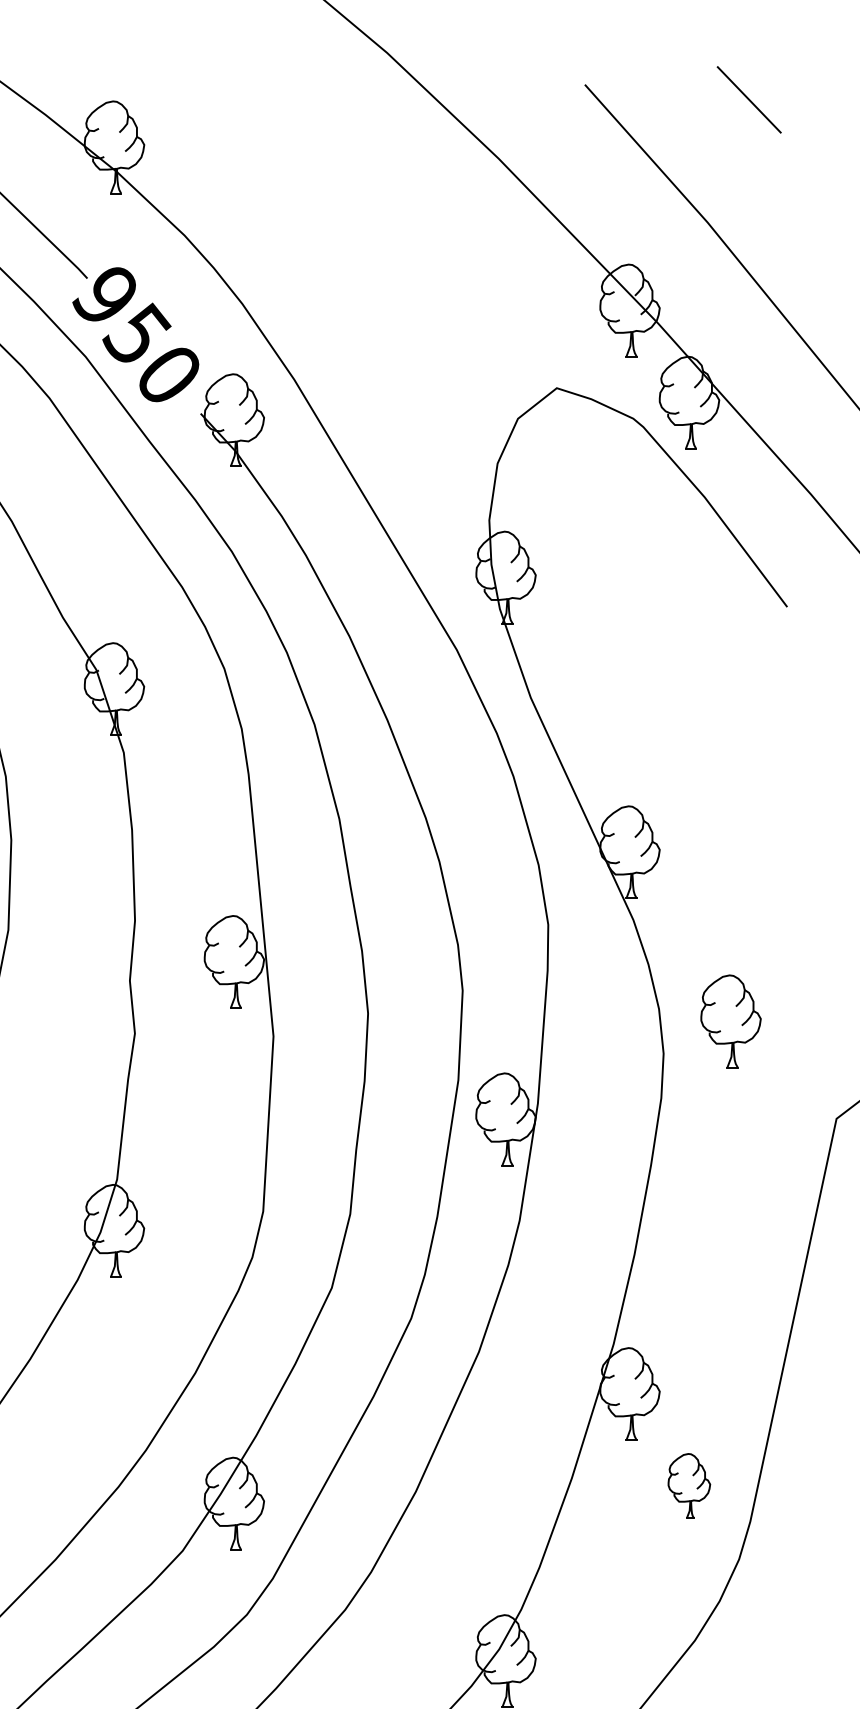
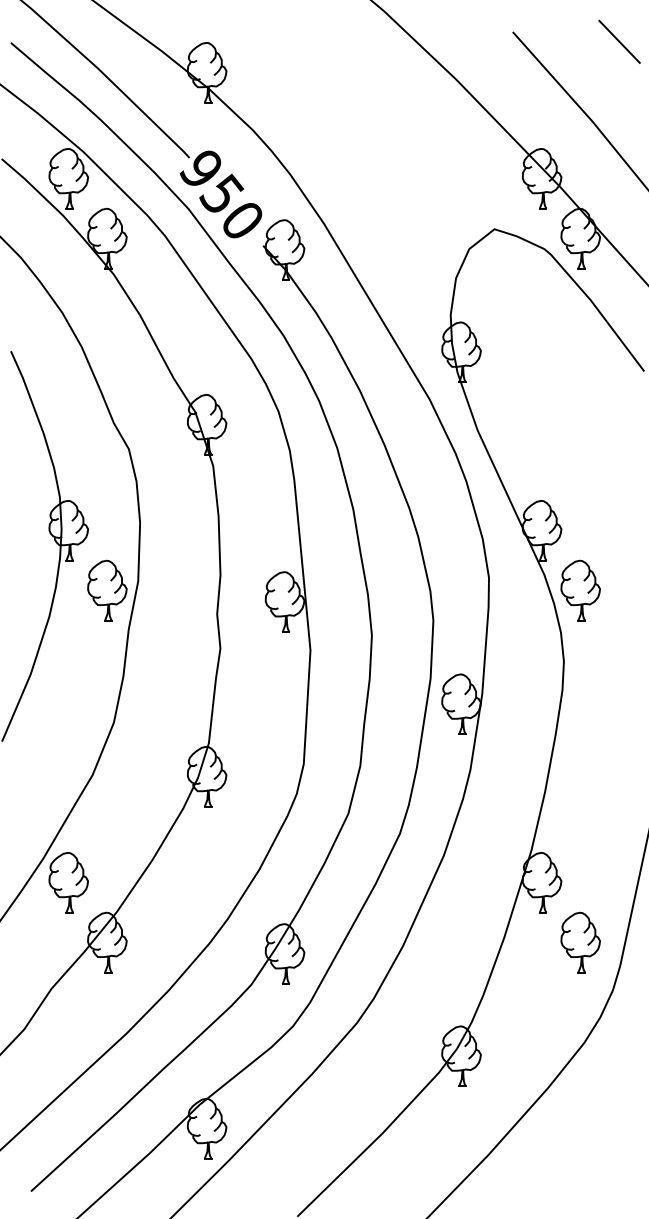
part: (730, 1021) -> (580, 590), moved
part: (689, 1485) -> (580, 942), size x1.43

